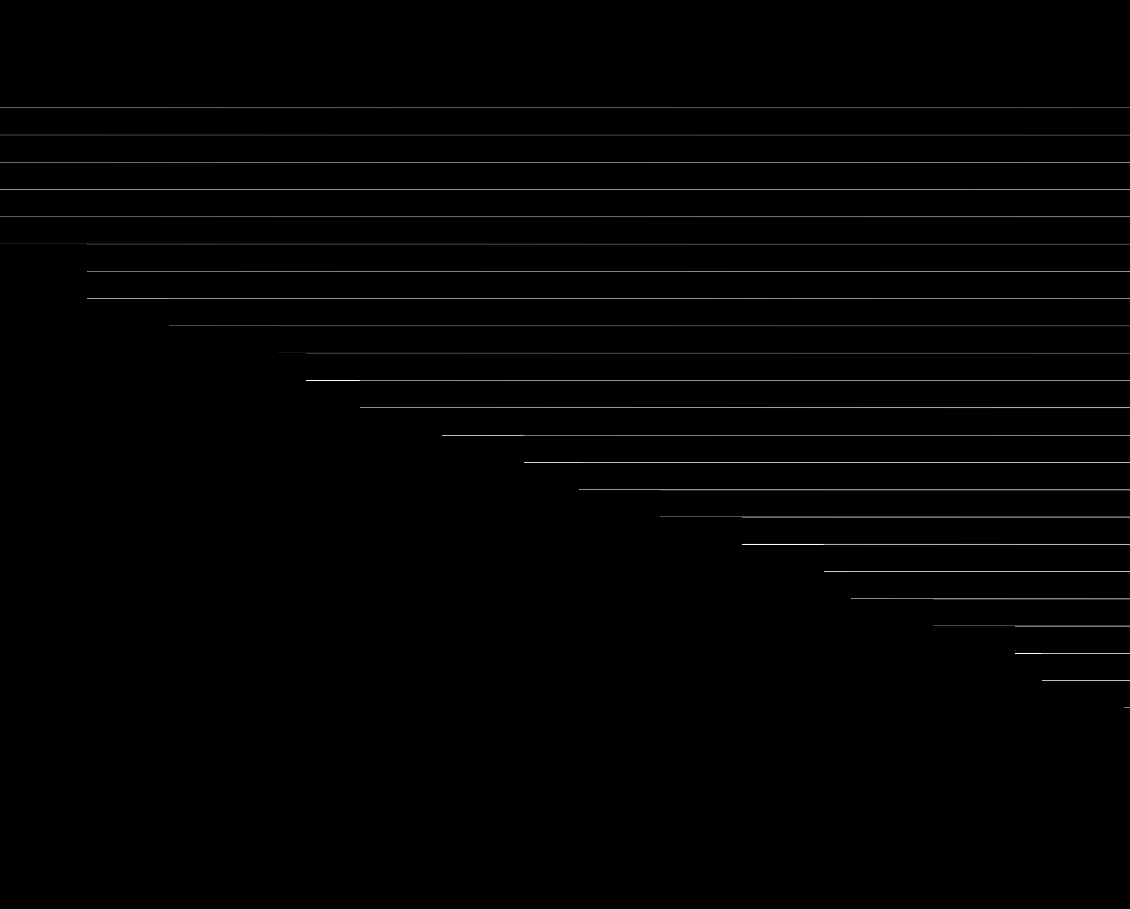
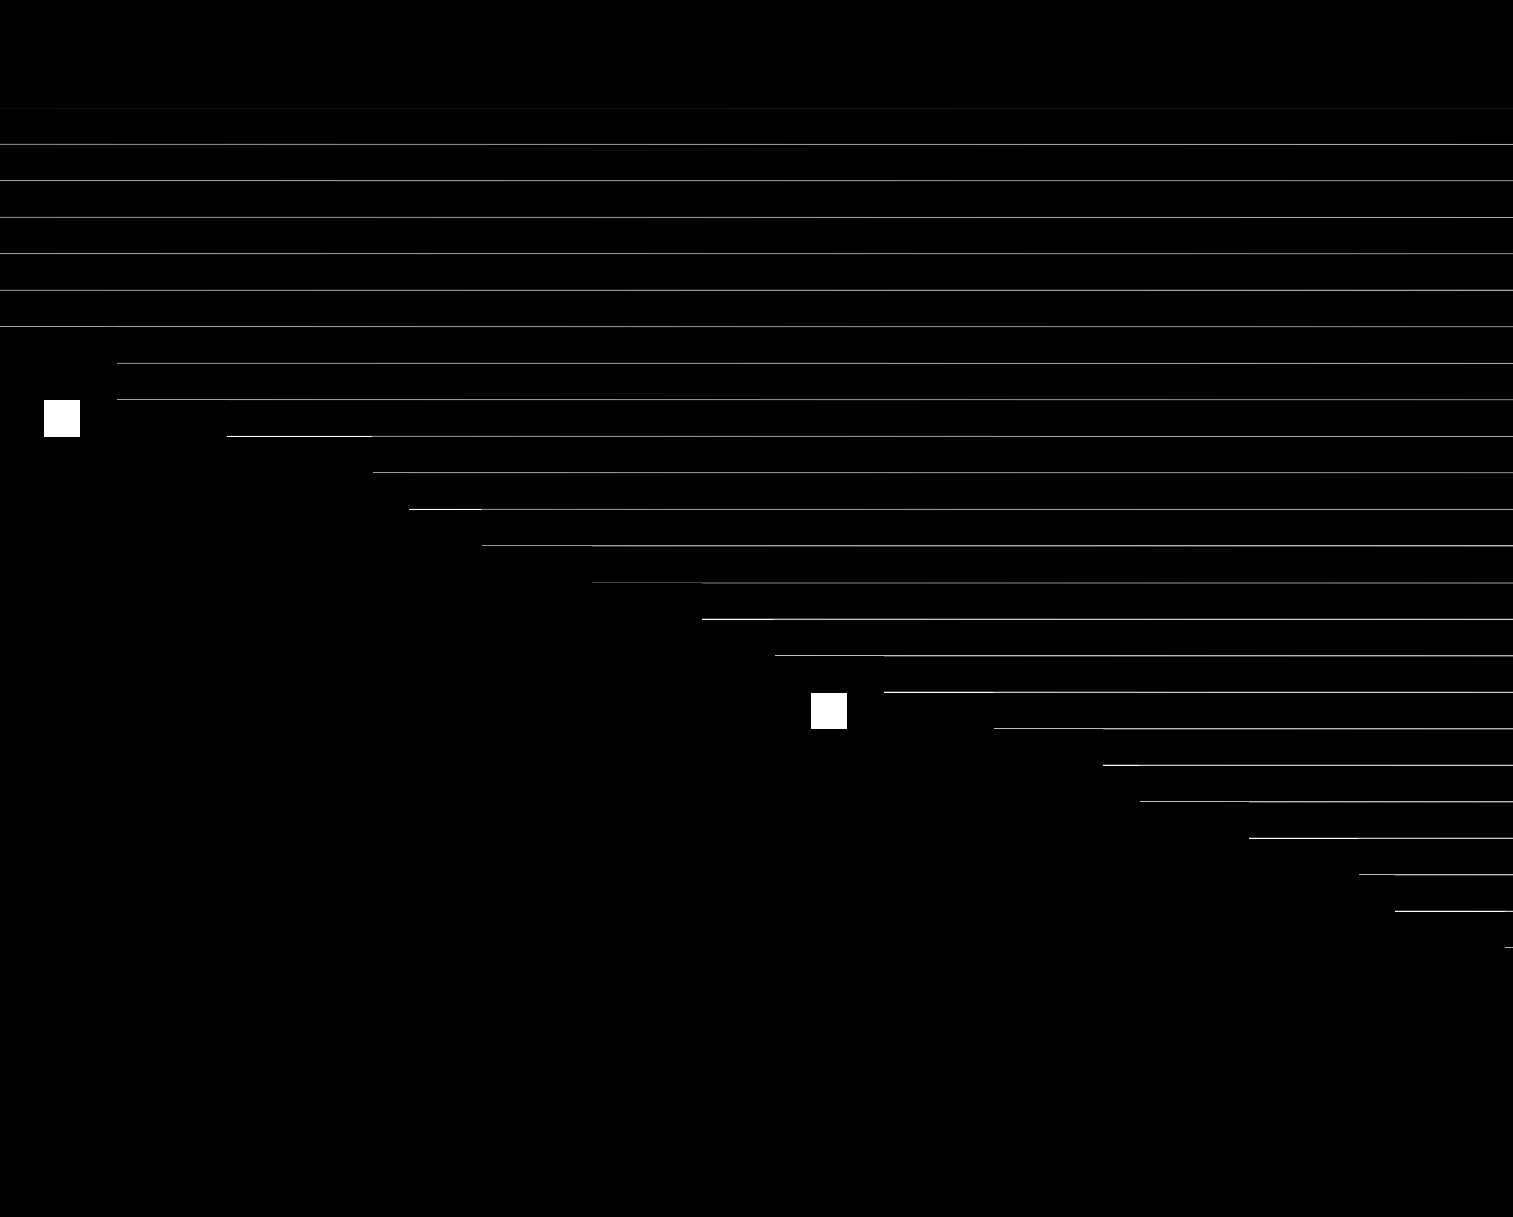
fill: (46, 312) -> (62, 418), removed
fill: (619, 530) -> (829, 710), removed

